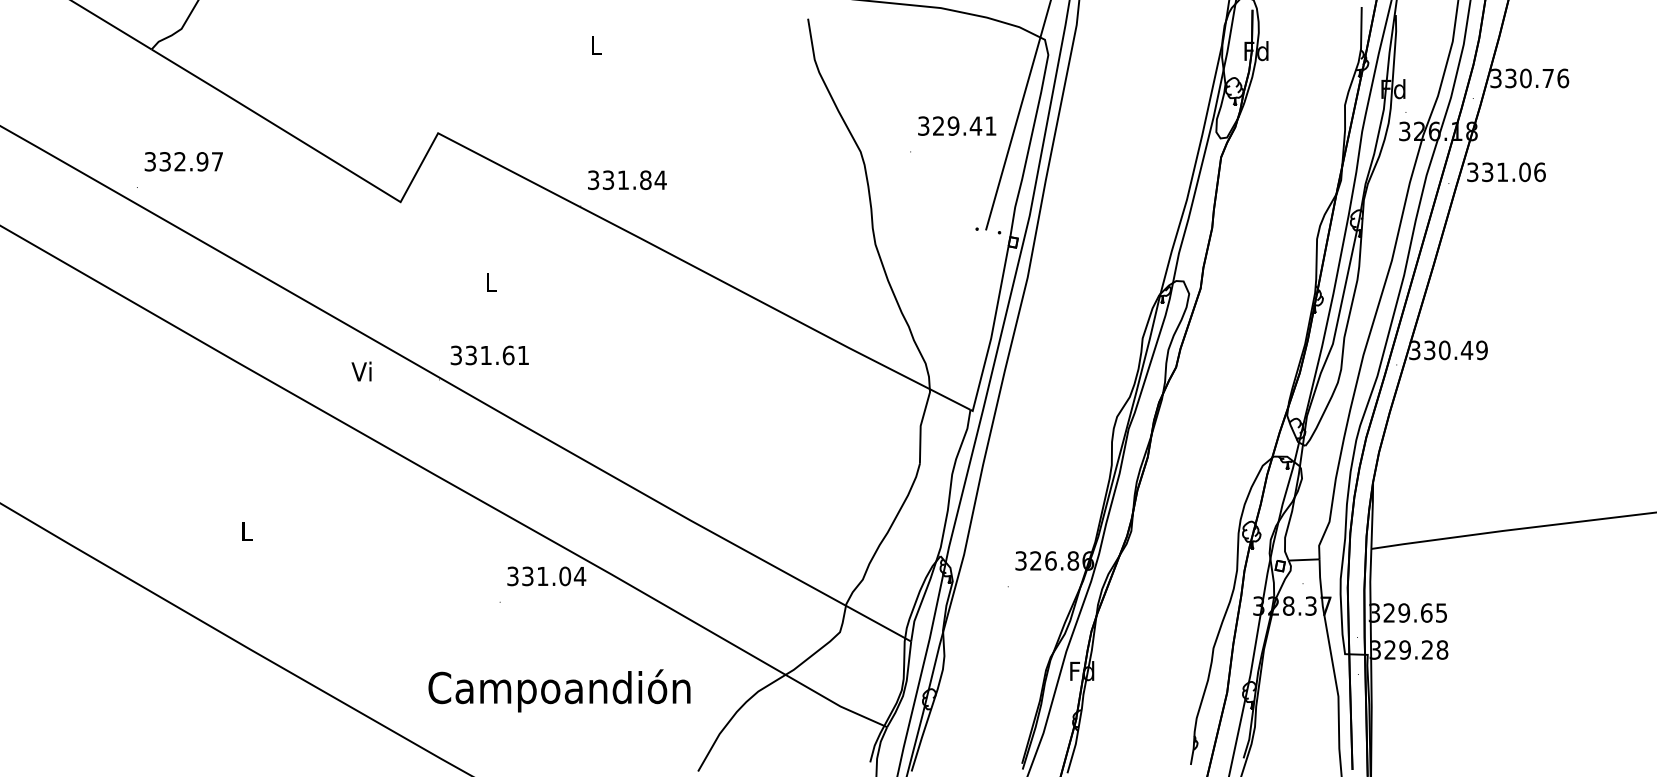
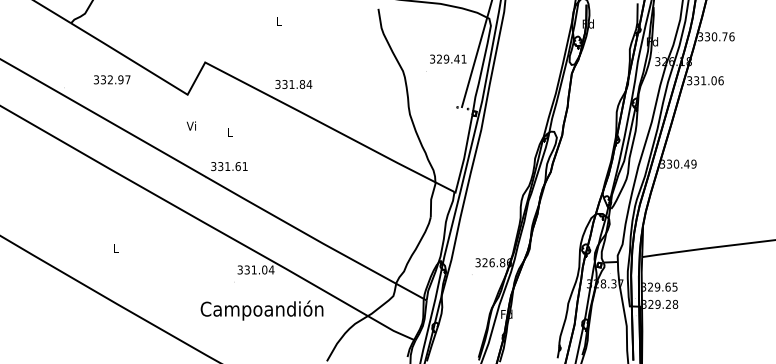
text: (182, 161) -> (111, 79), moved
text: (359, 370) -> (190, 125), moved
text: (558, 690) -> (261, 310), moved

